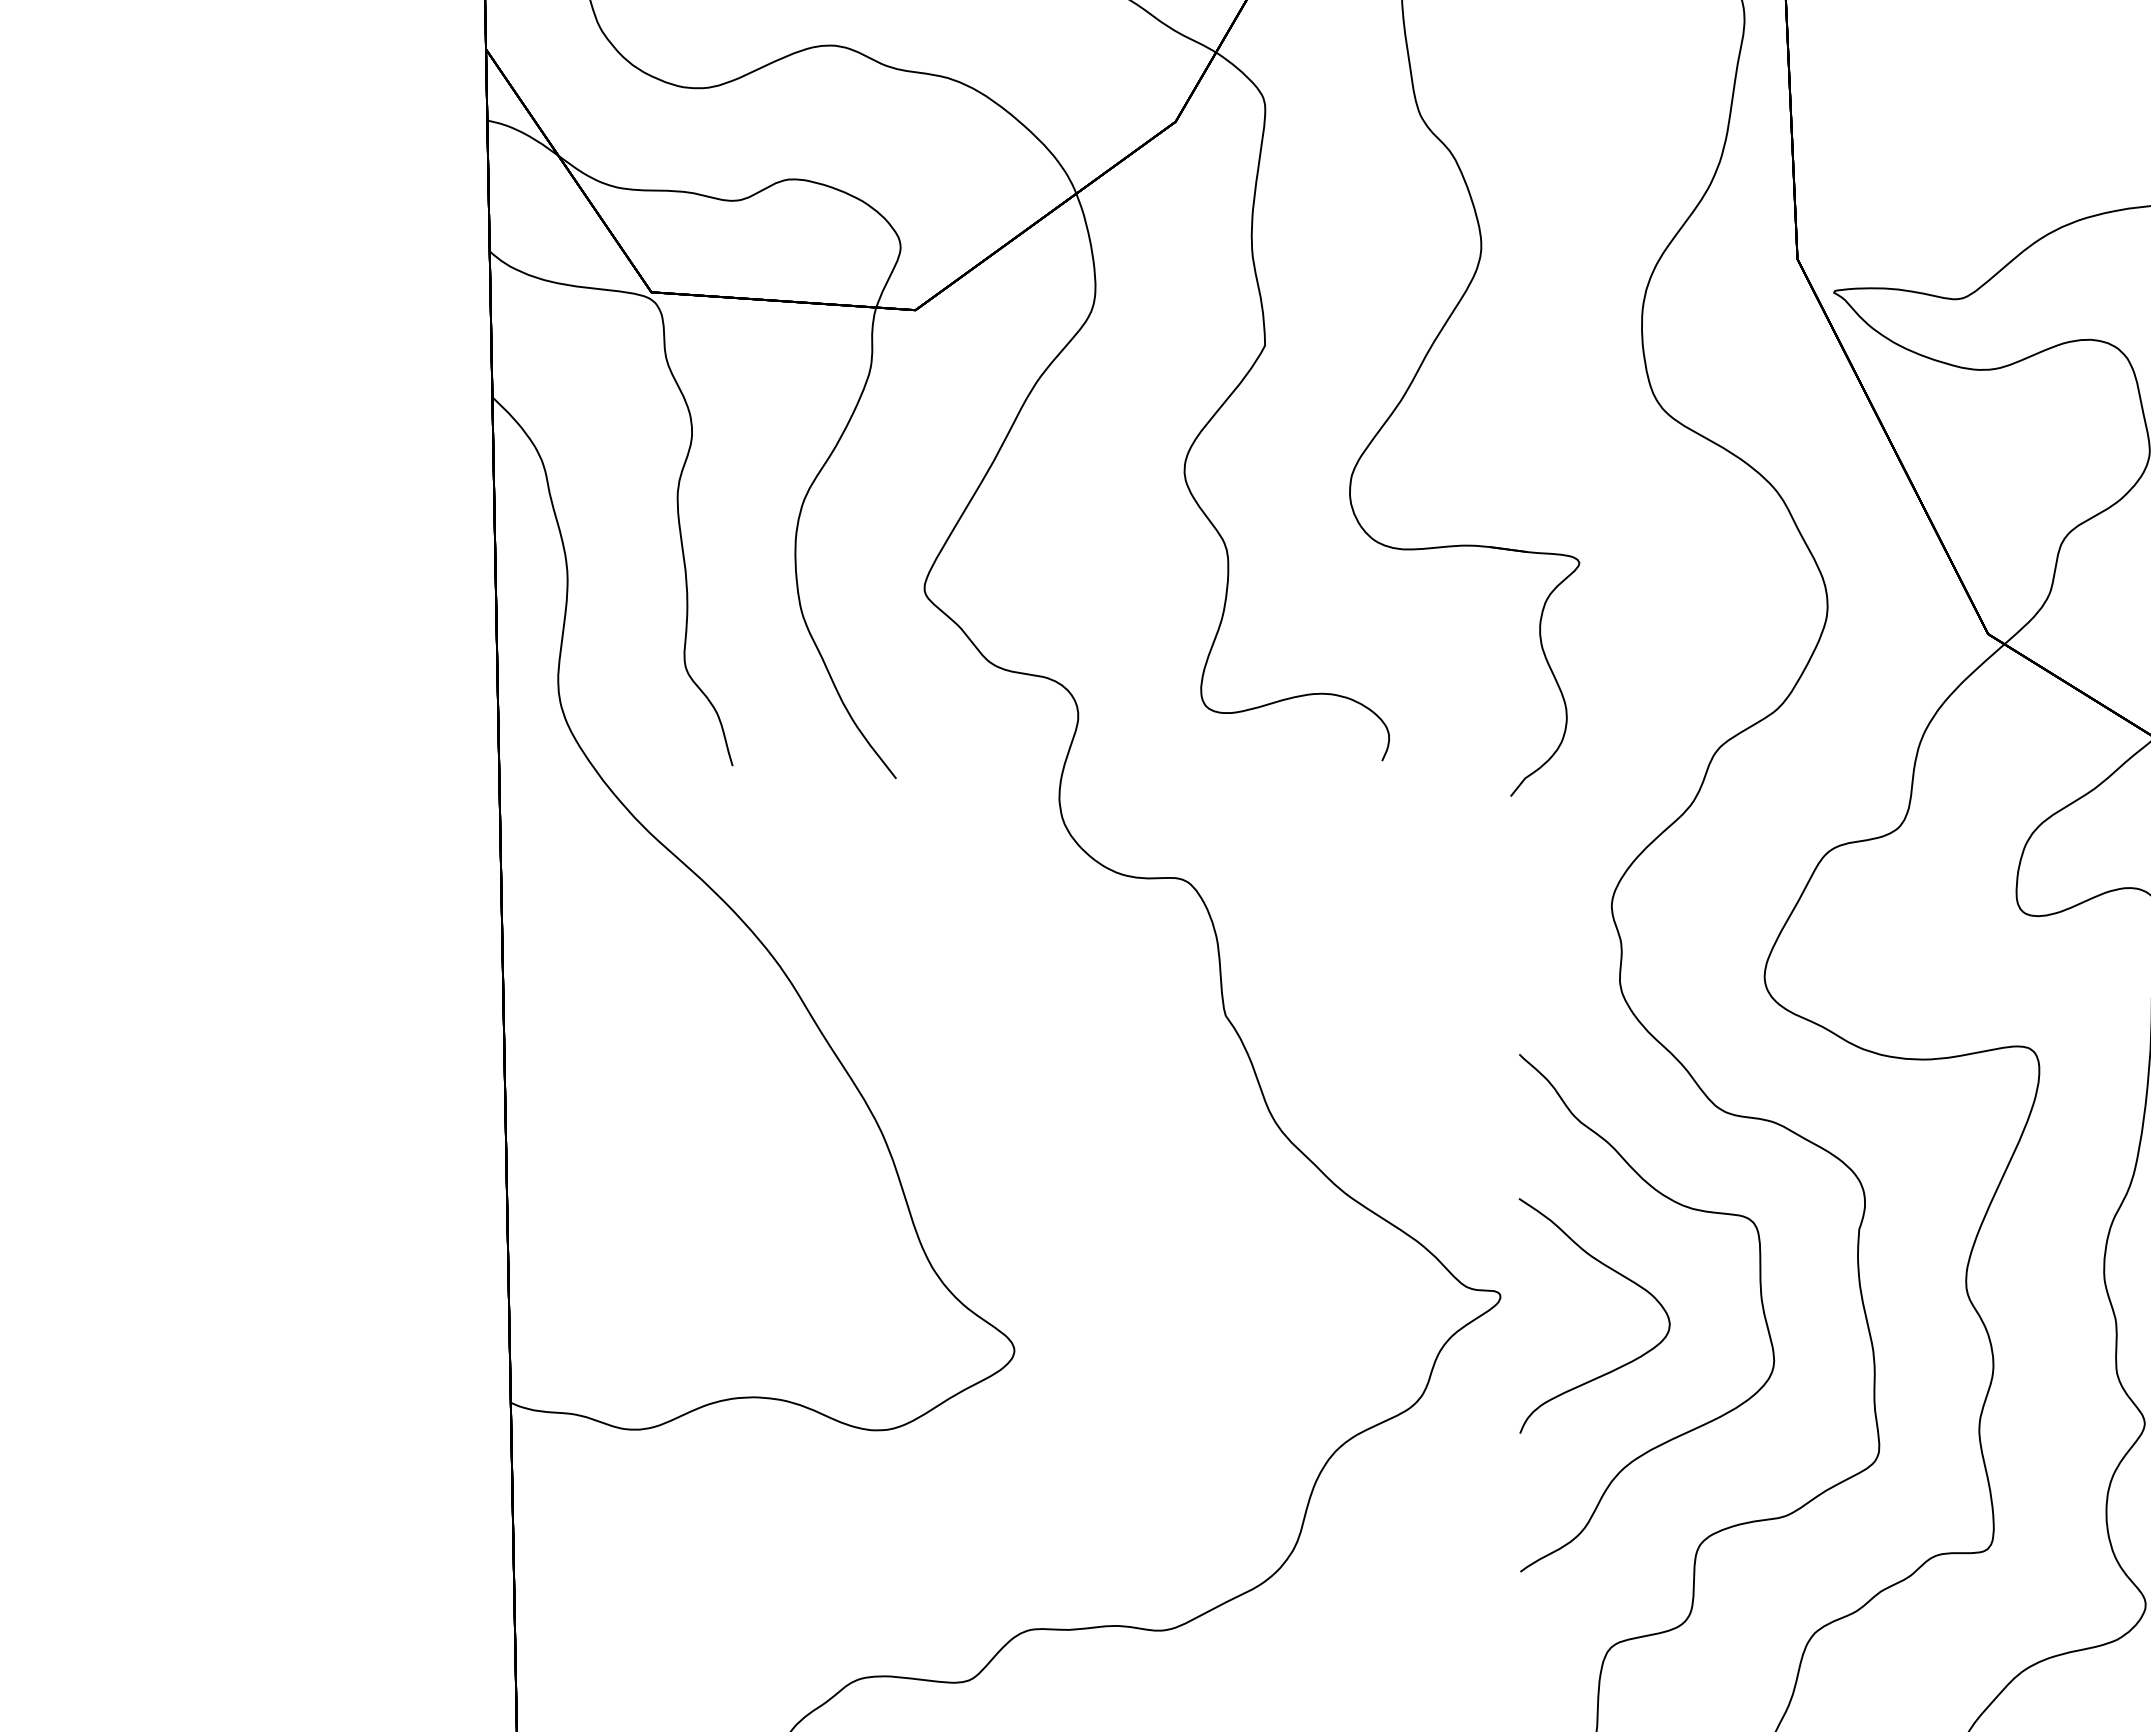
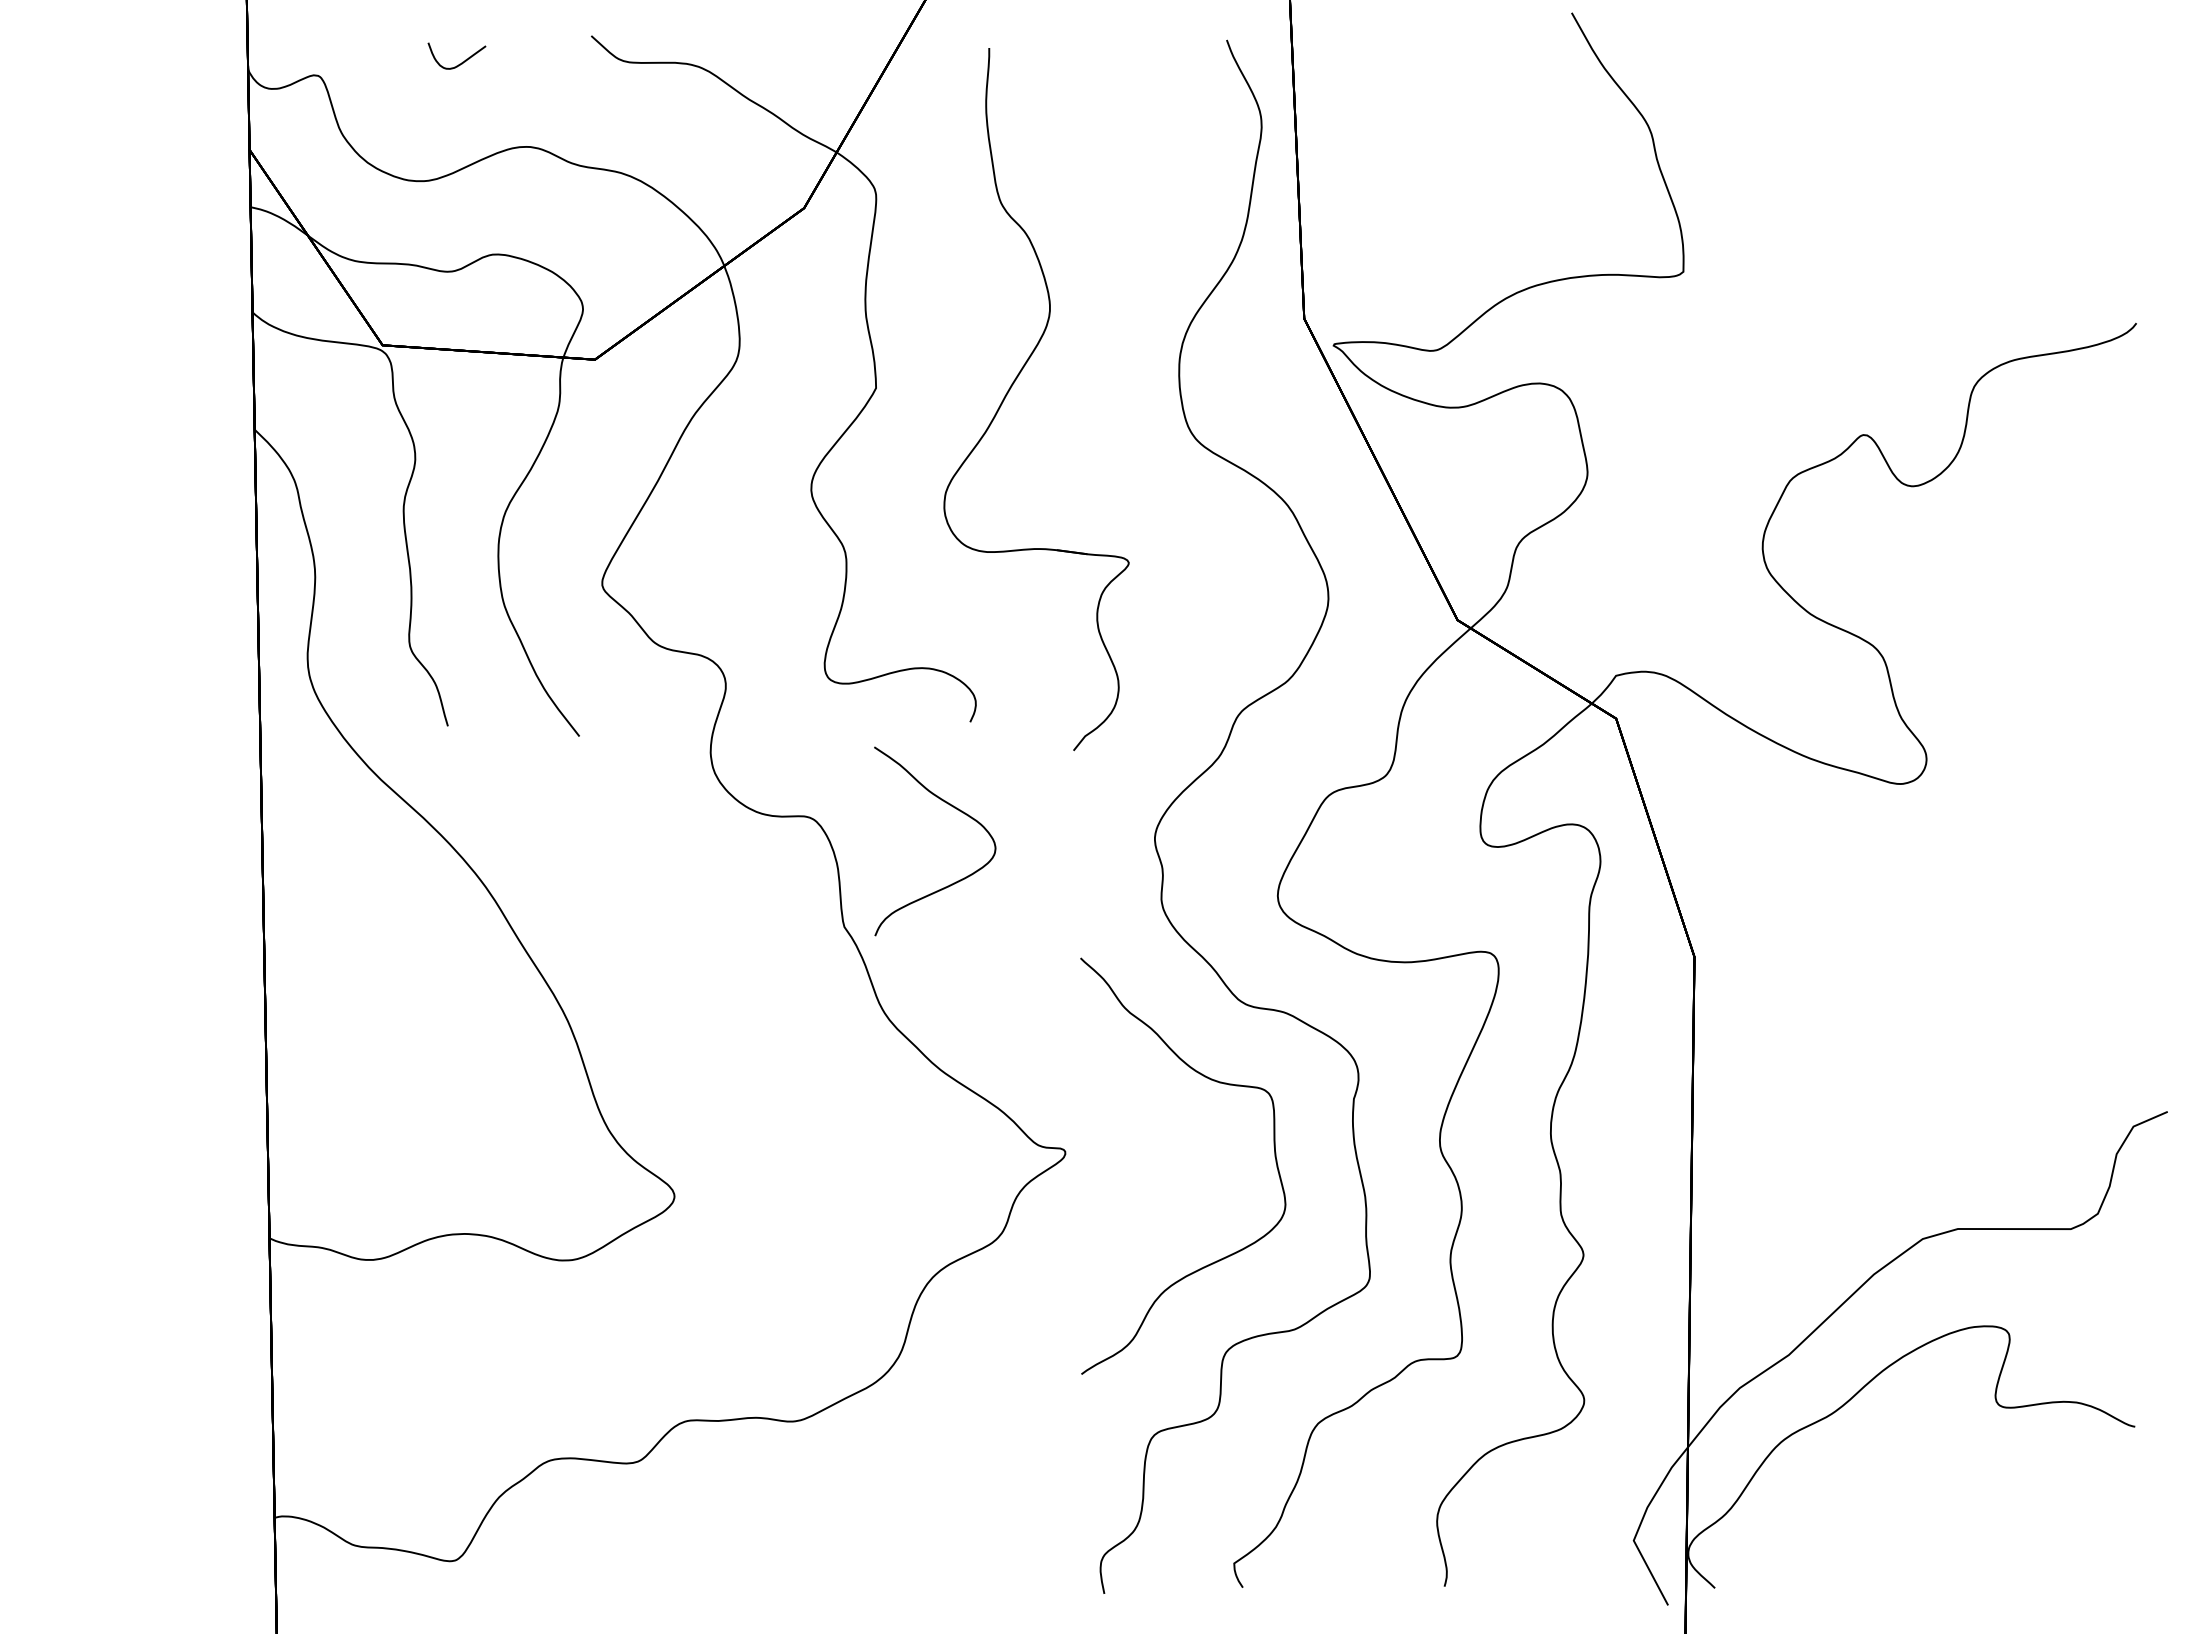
part: (1616, 1273) -> (952, 807), moved

